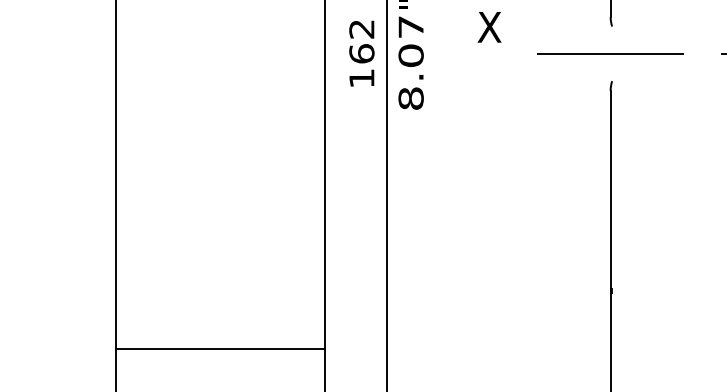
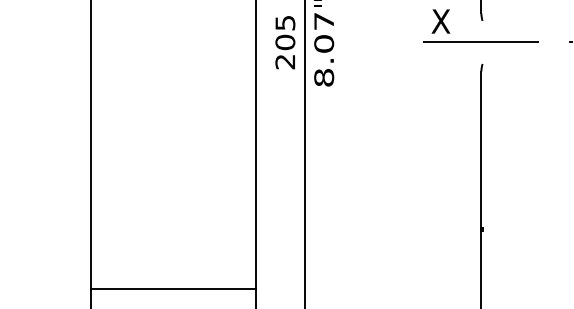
text: (488, 27) -> (440, 21), moved
text: (362, 53) -> (285, 42), 162 -> 205
line: (219, 349) -> (173, 289), moved

